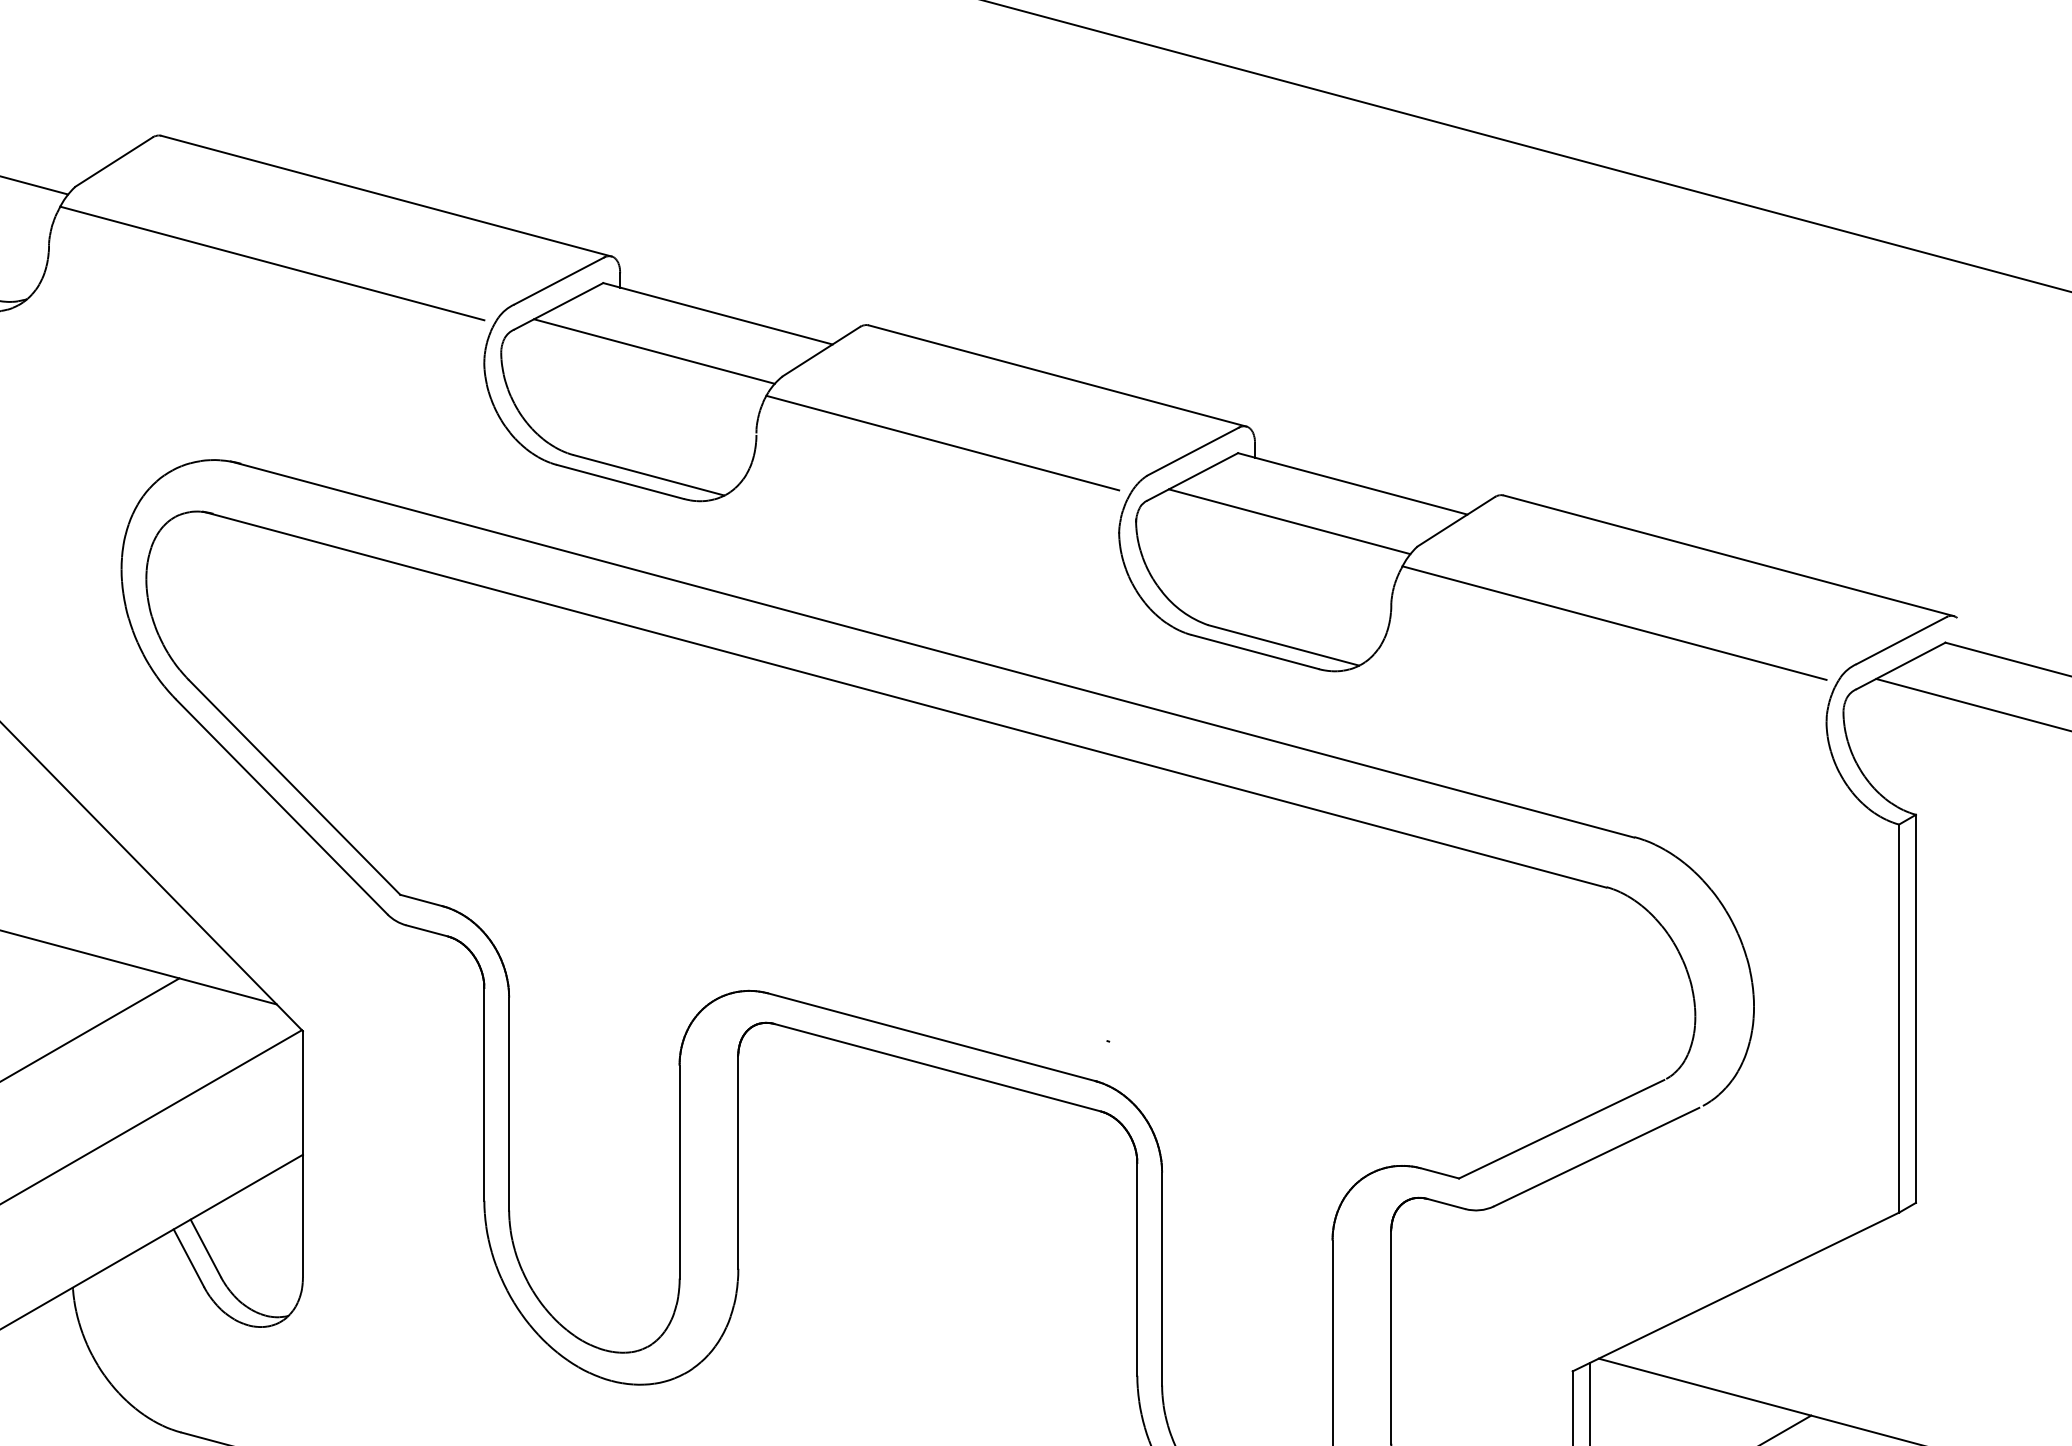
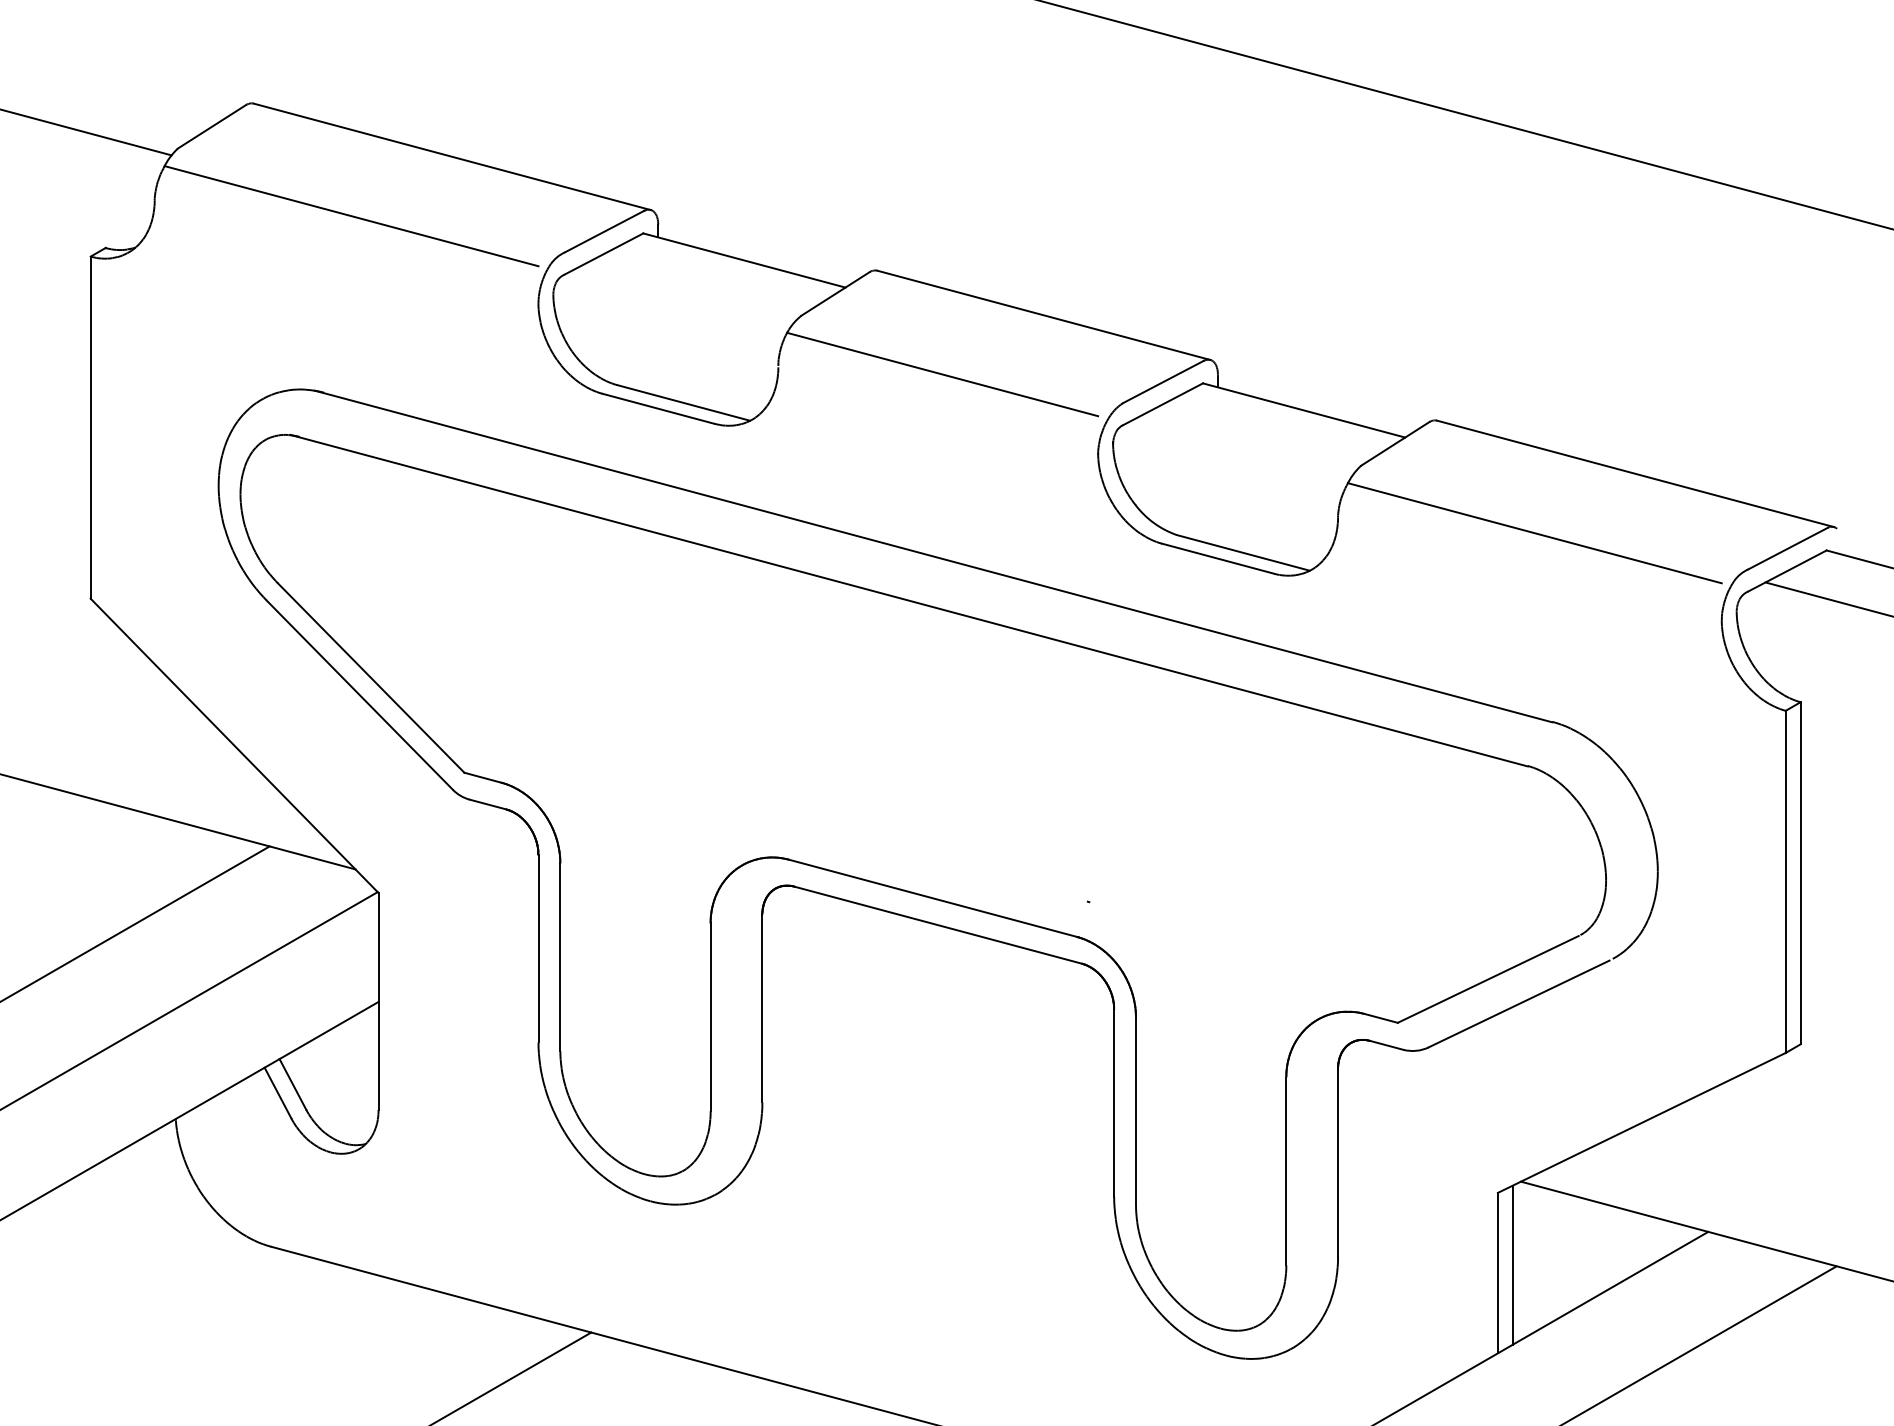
line: (654, 351) -> (688, 293), removed
line: (1288, 521) -> (1247, 443), removed

